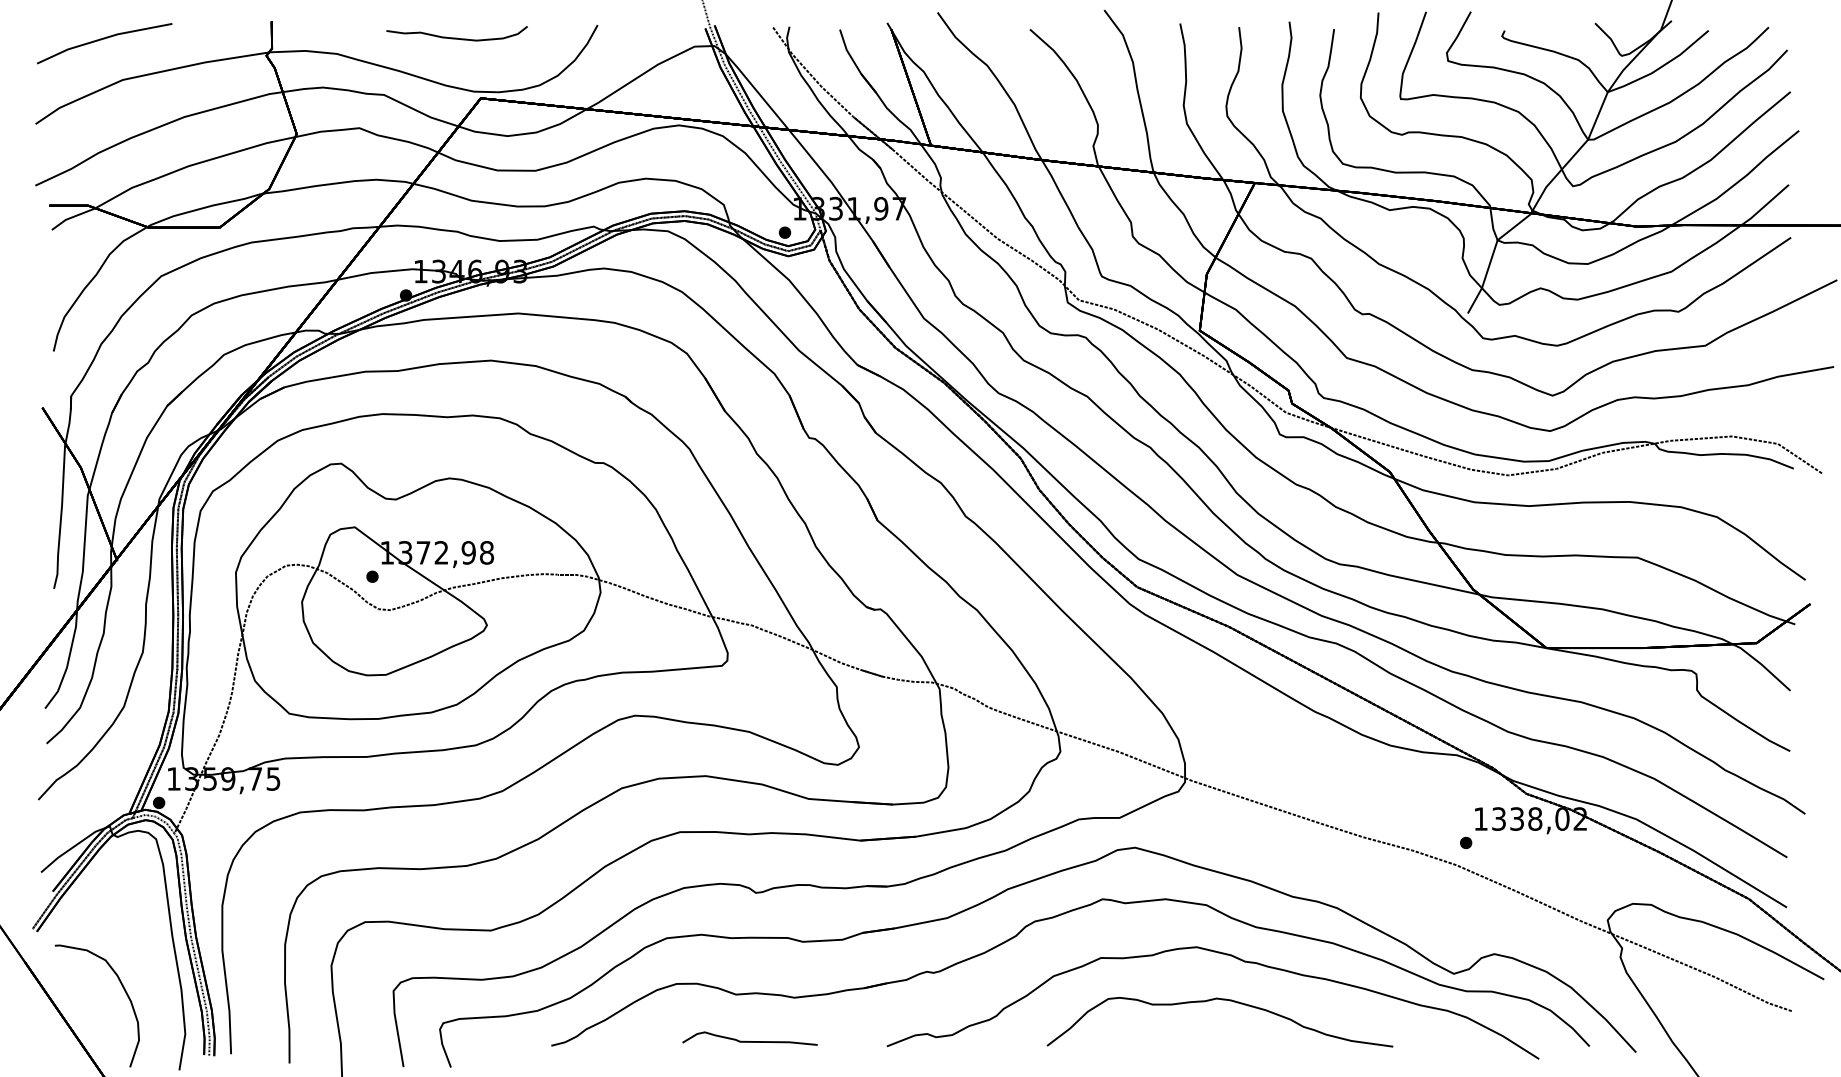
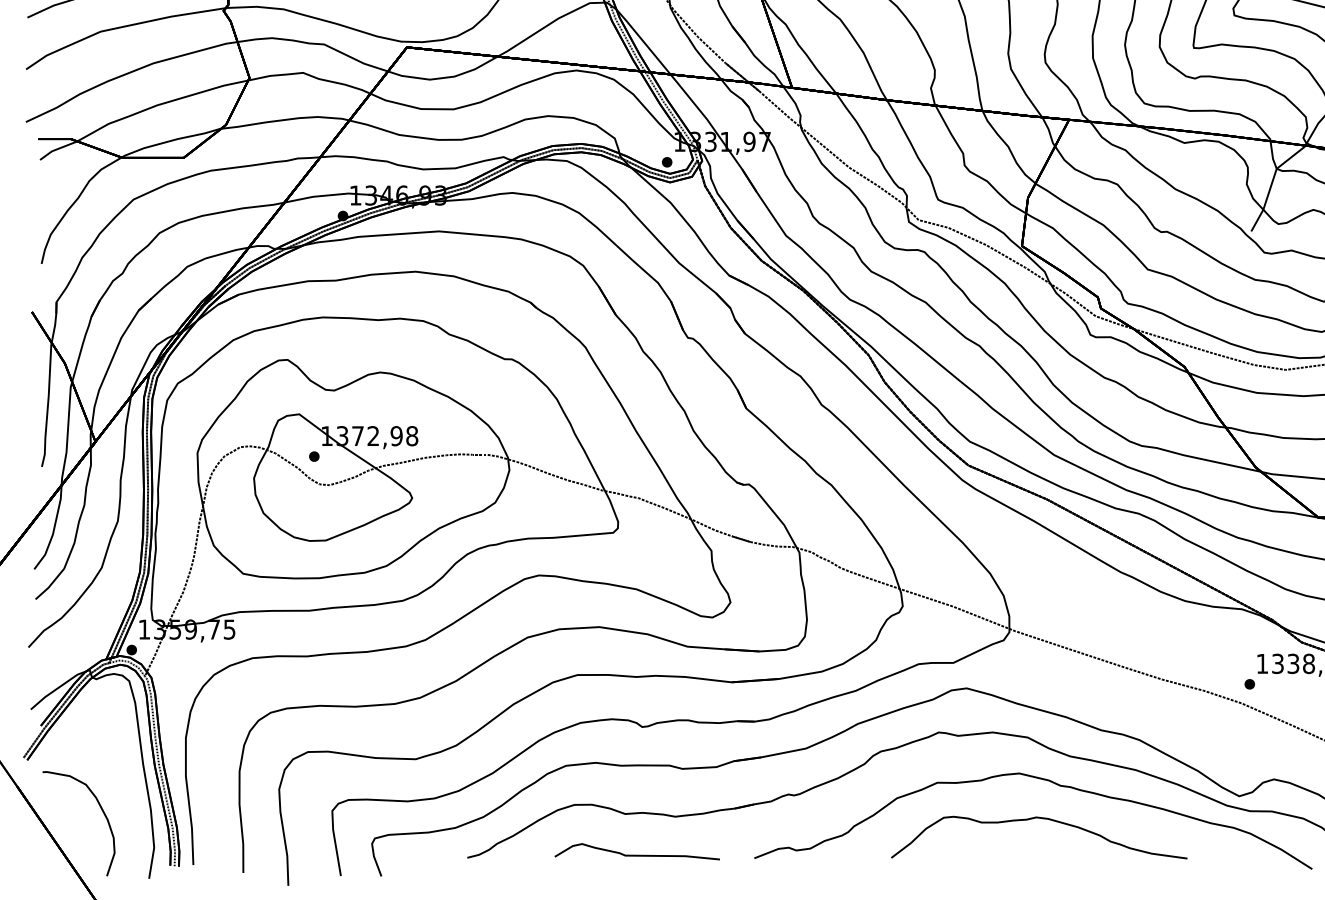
part: (749, 1038) -> (636, 851), size x1.43

